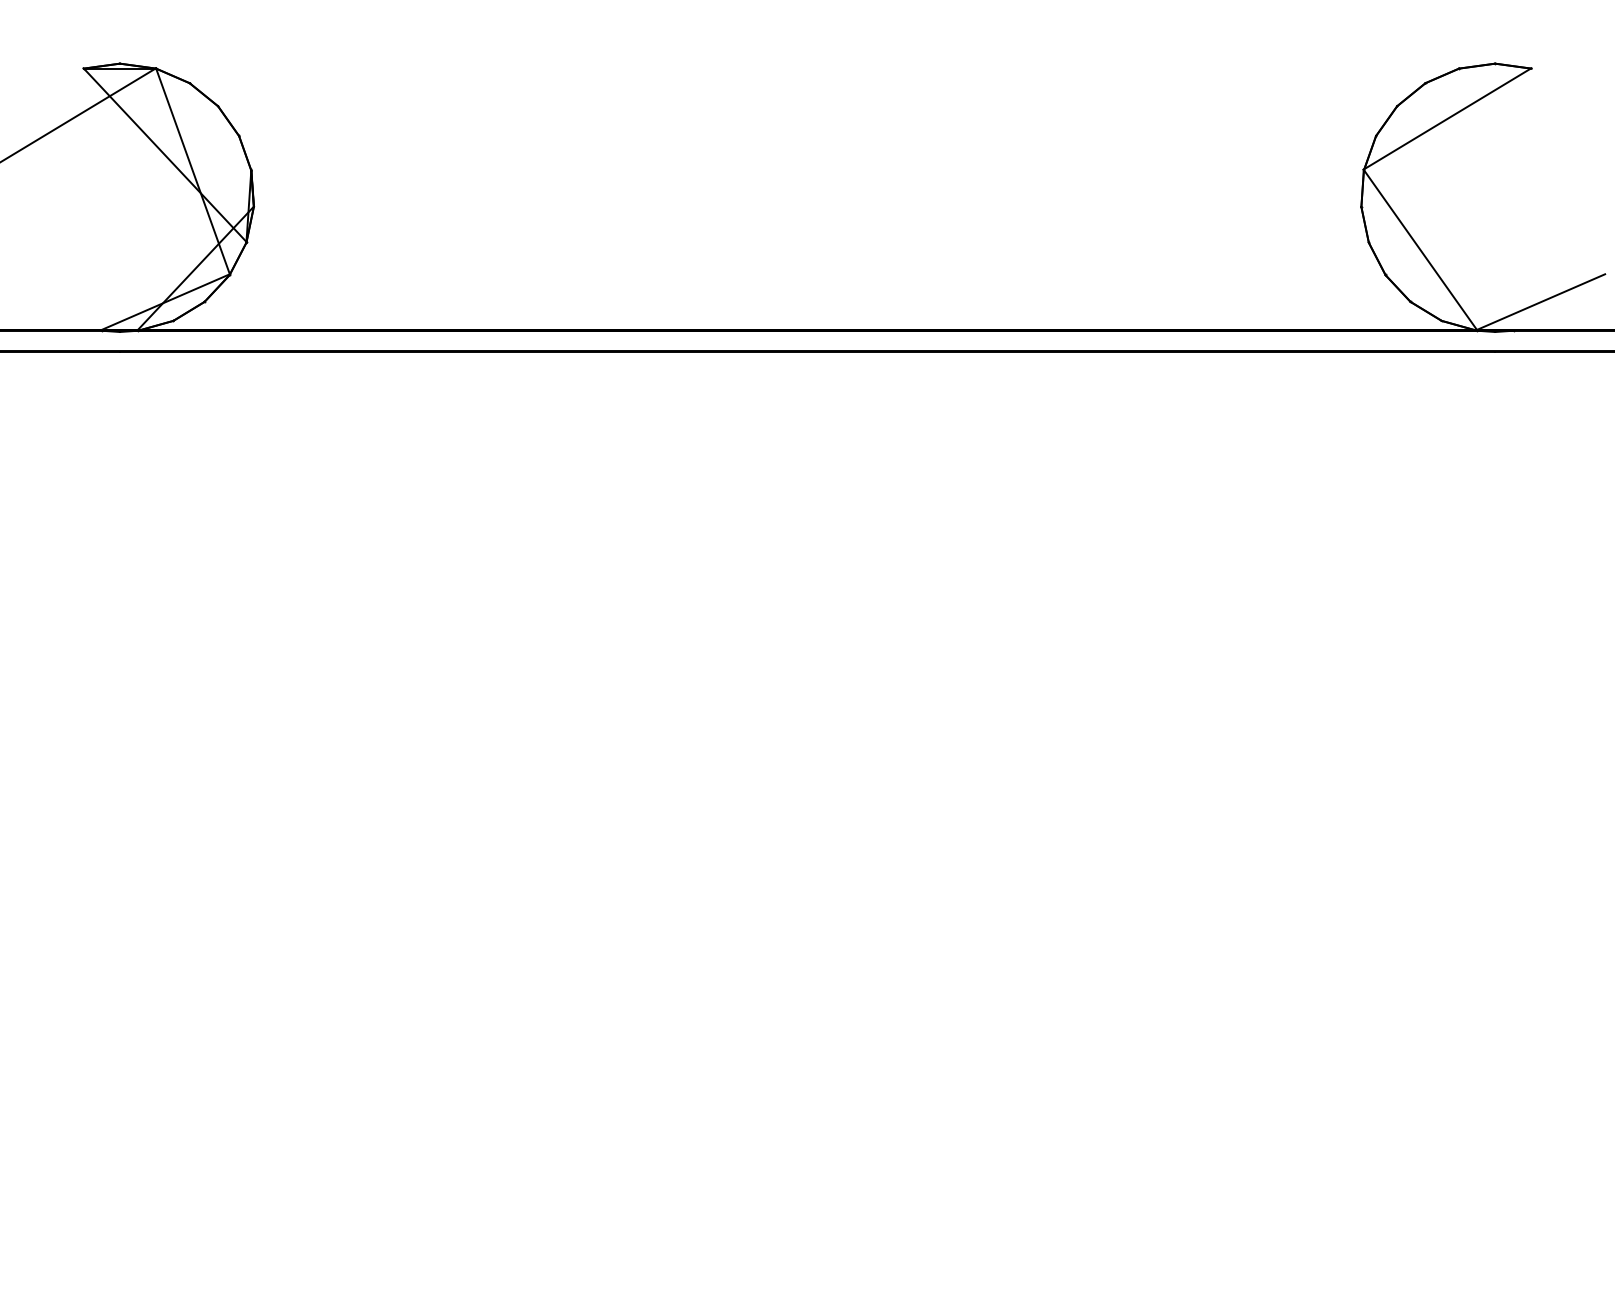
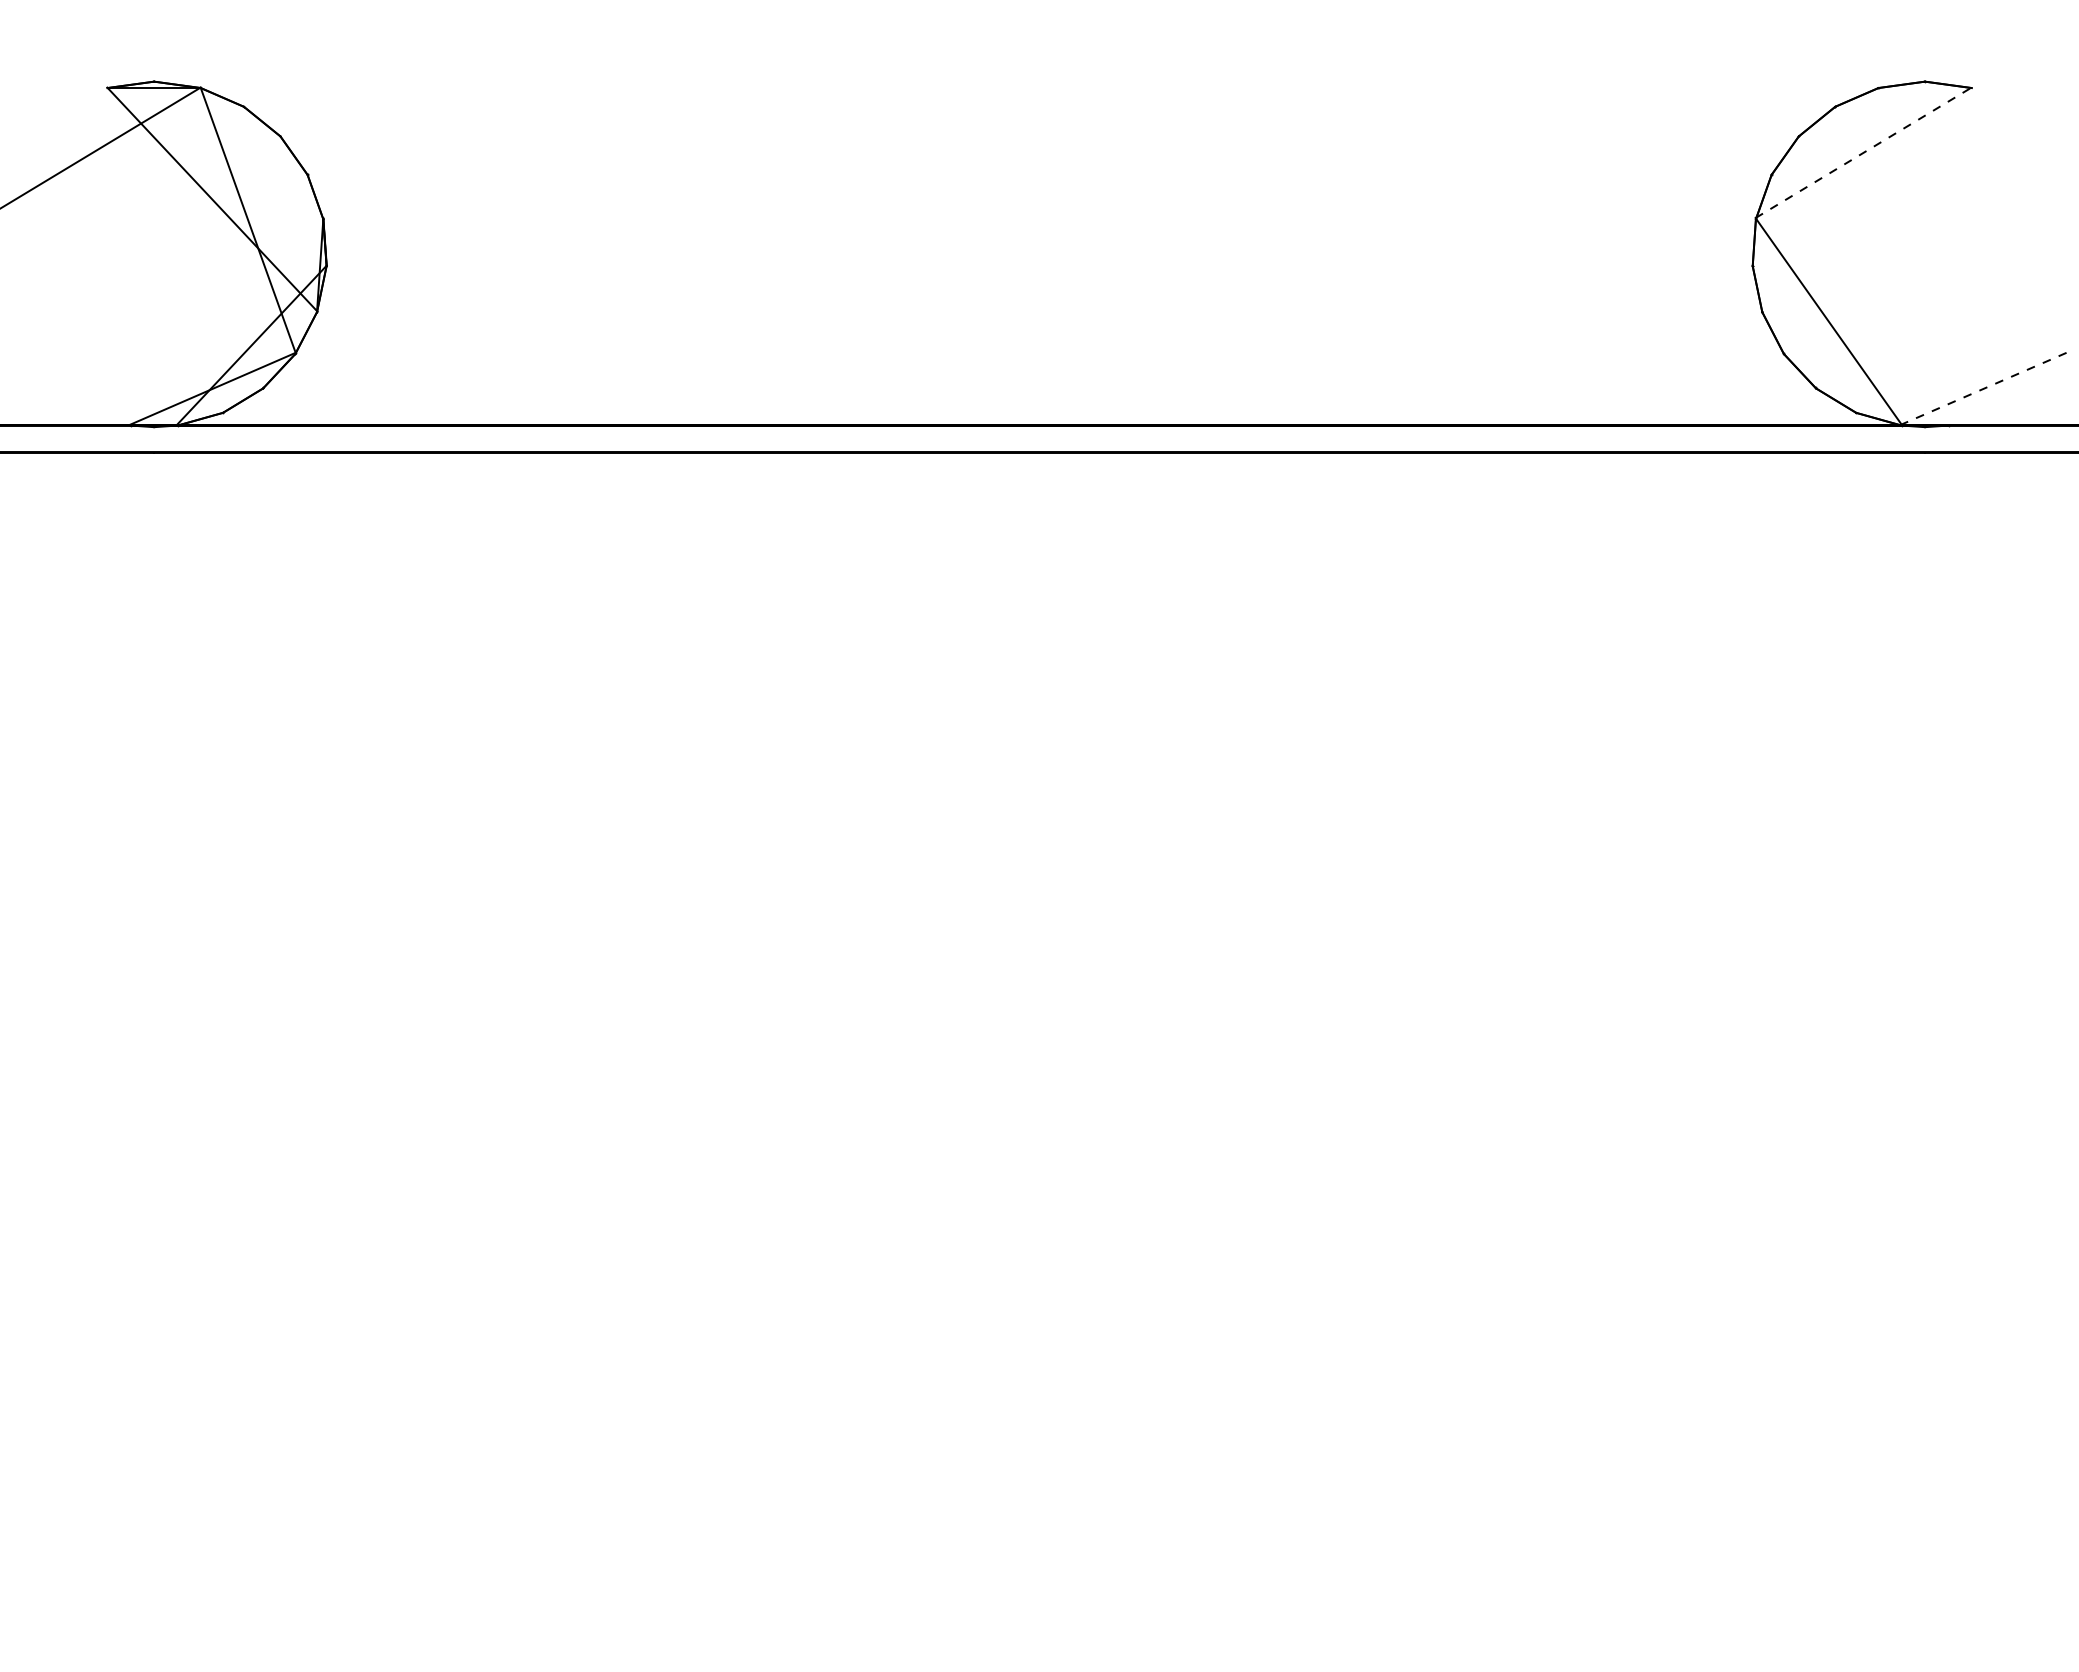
line: (1447, 118) -> (1863, 152), solid -> dashed
line: (1541, 301) -> (1984, 388), solid -> dashed

